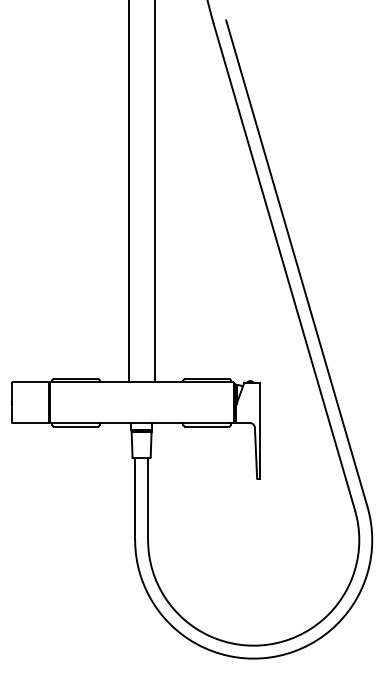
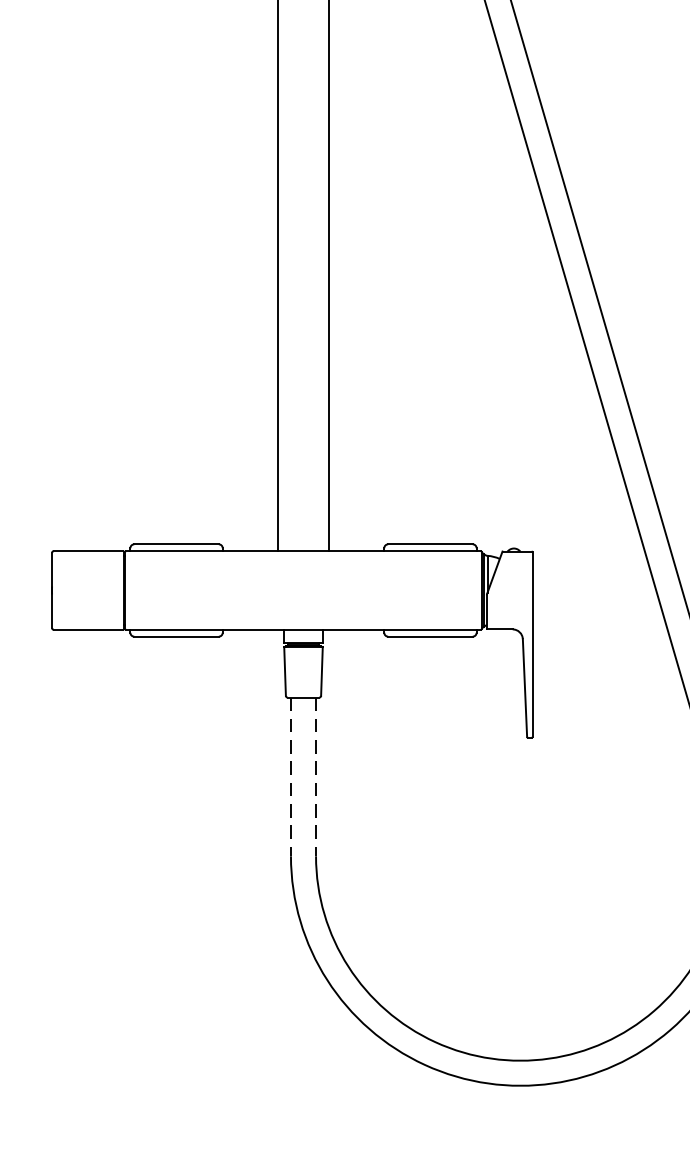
line: (135, 499) -> (291, 777), solid -> dashed
line: (148, 499) -> (316, 777), solid -> dashed

